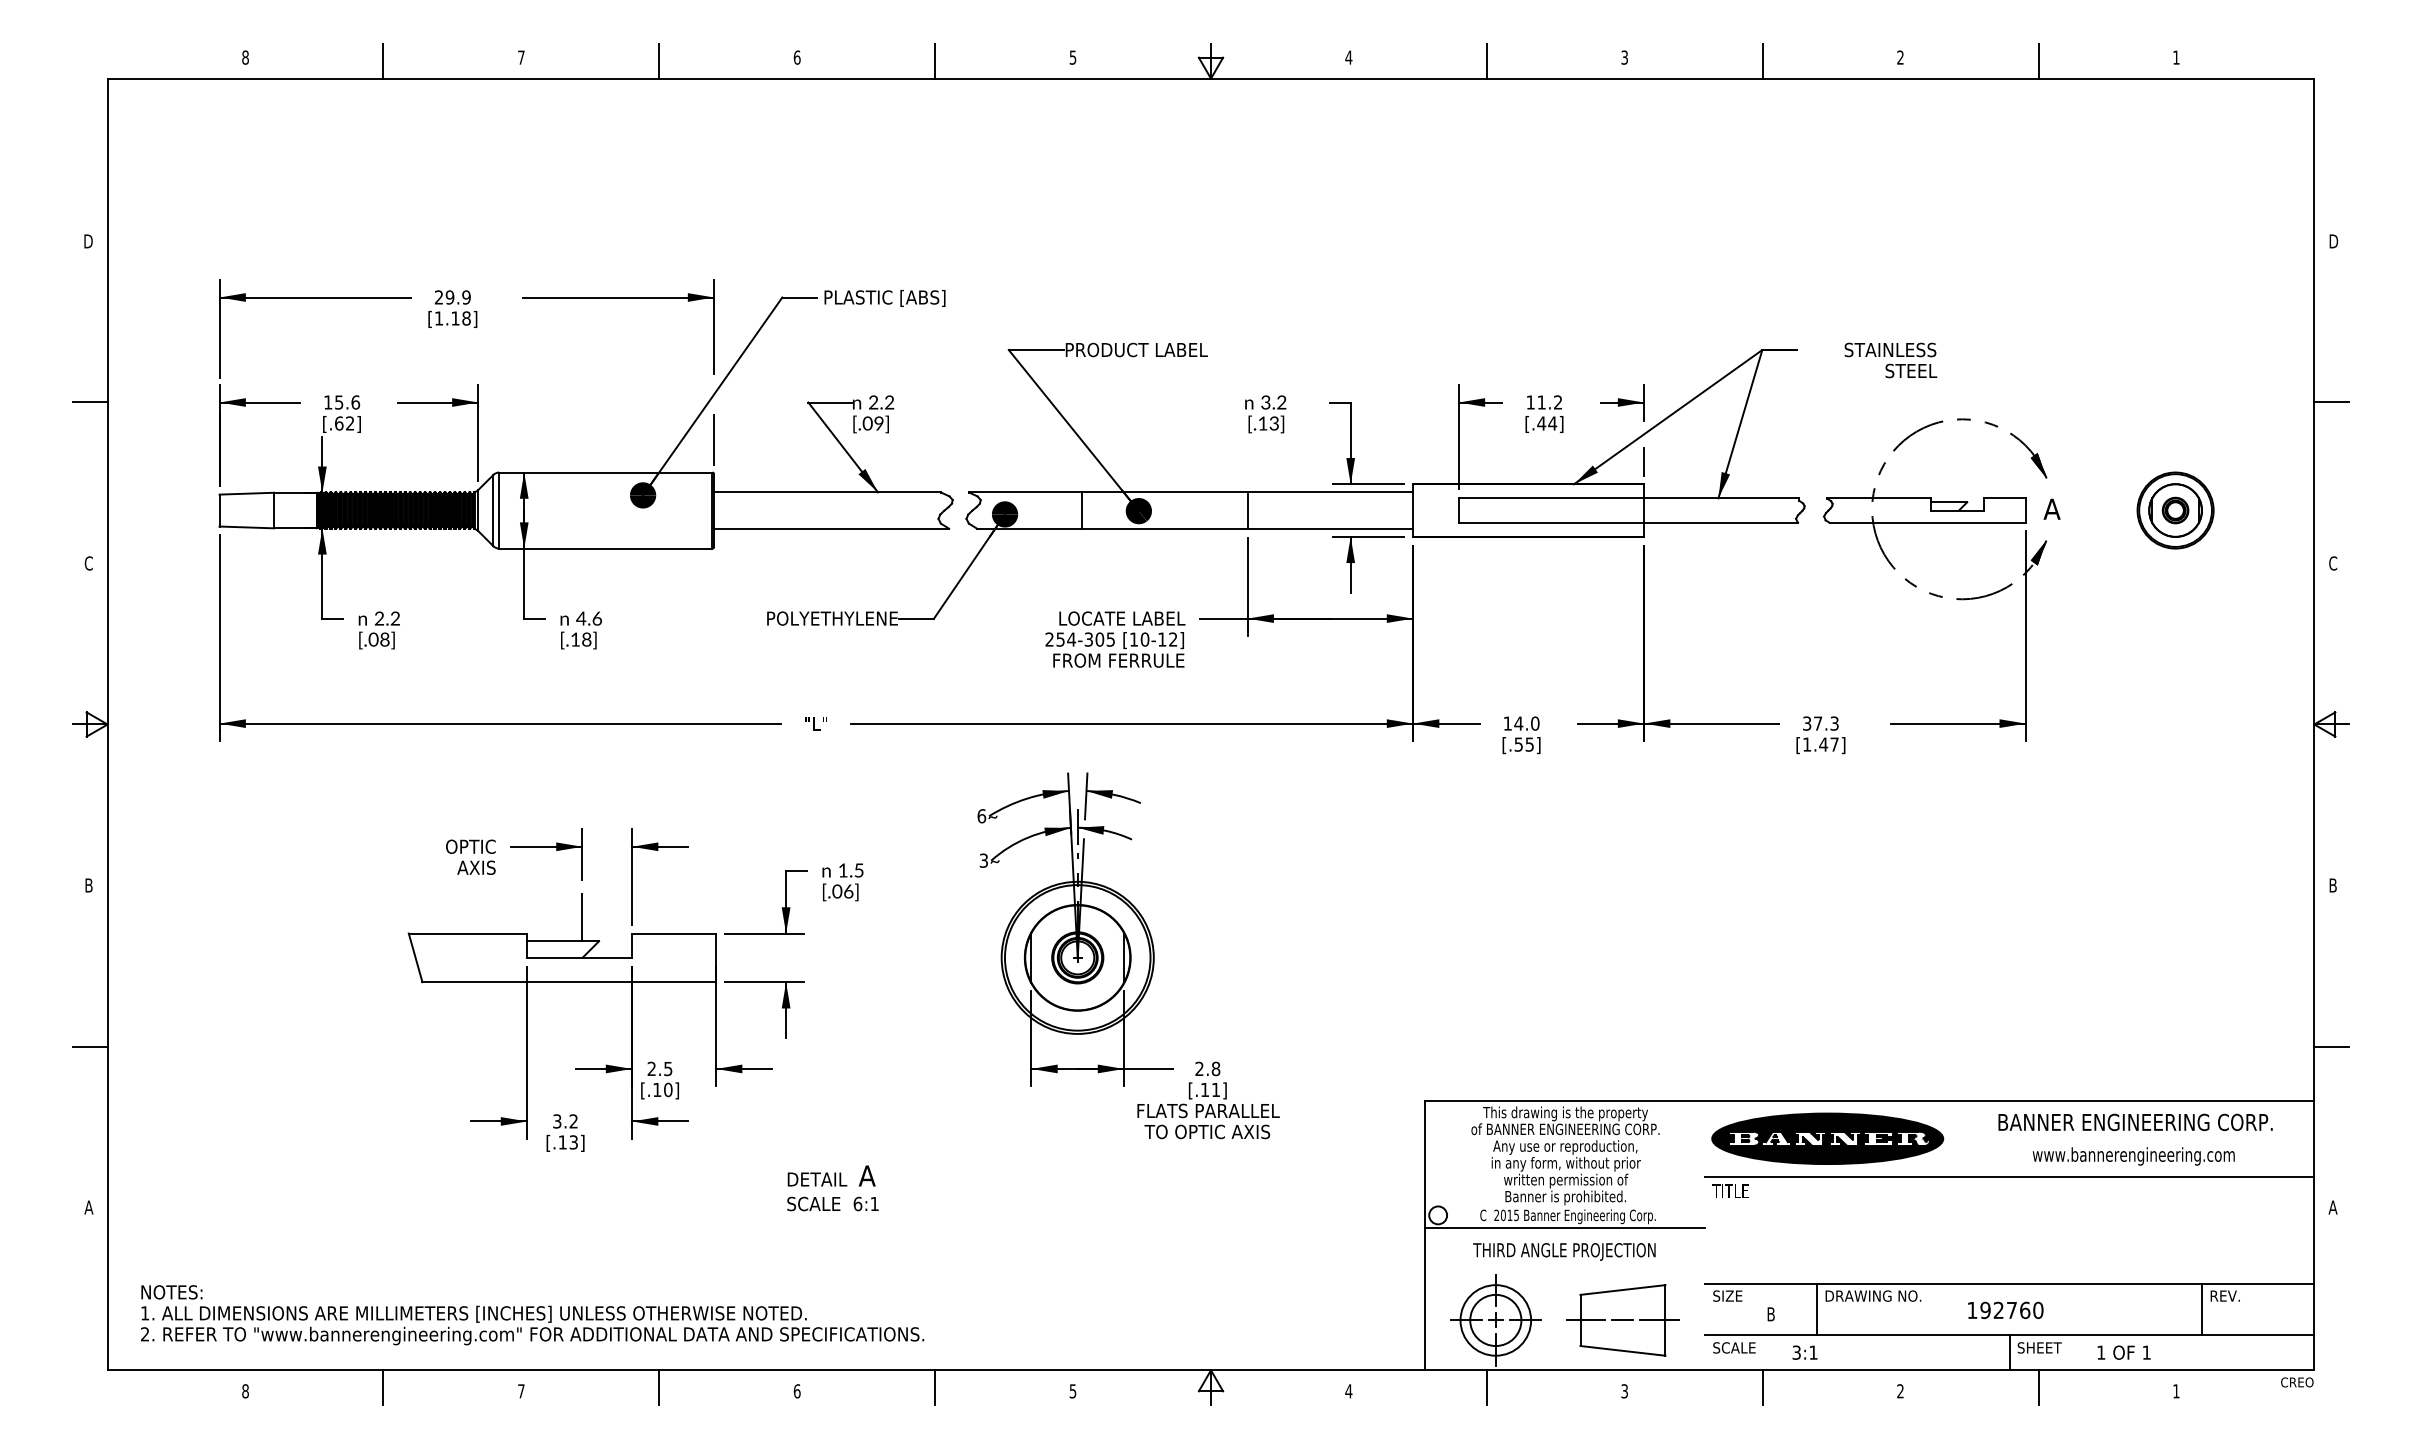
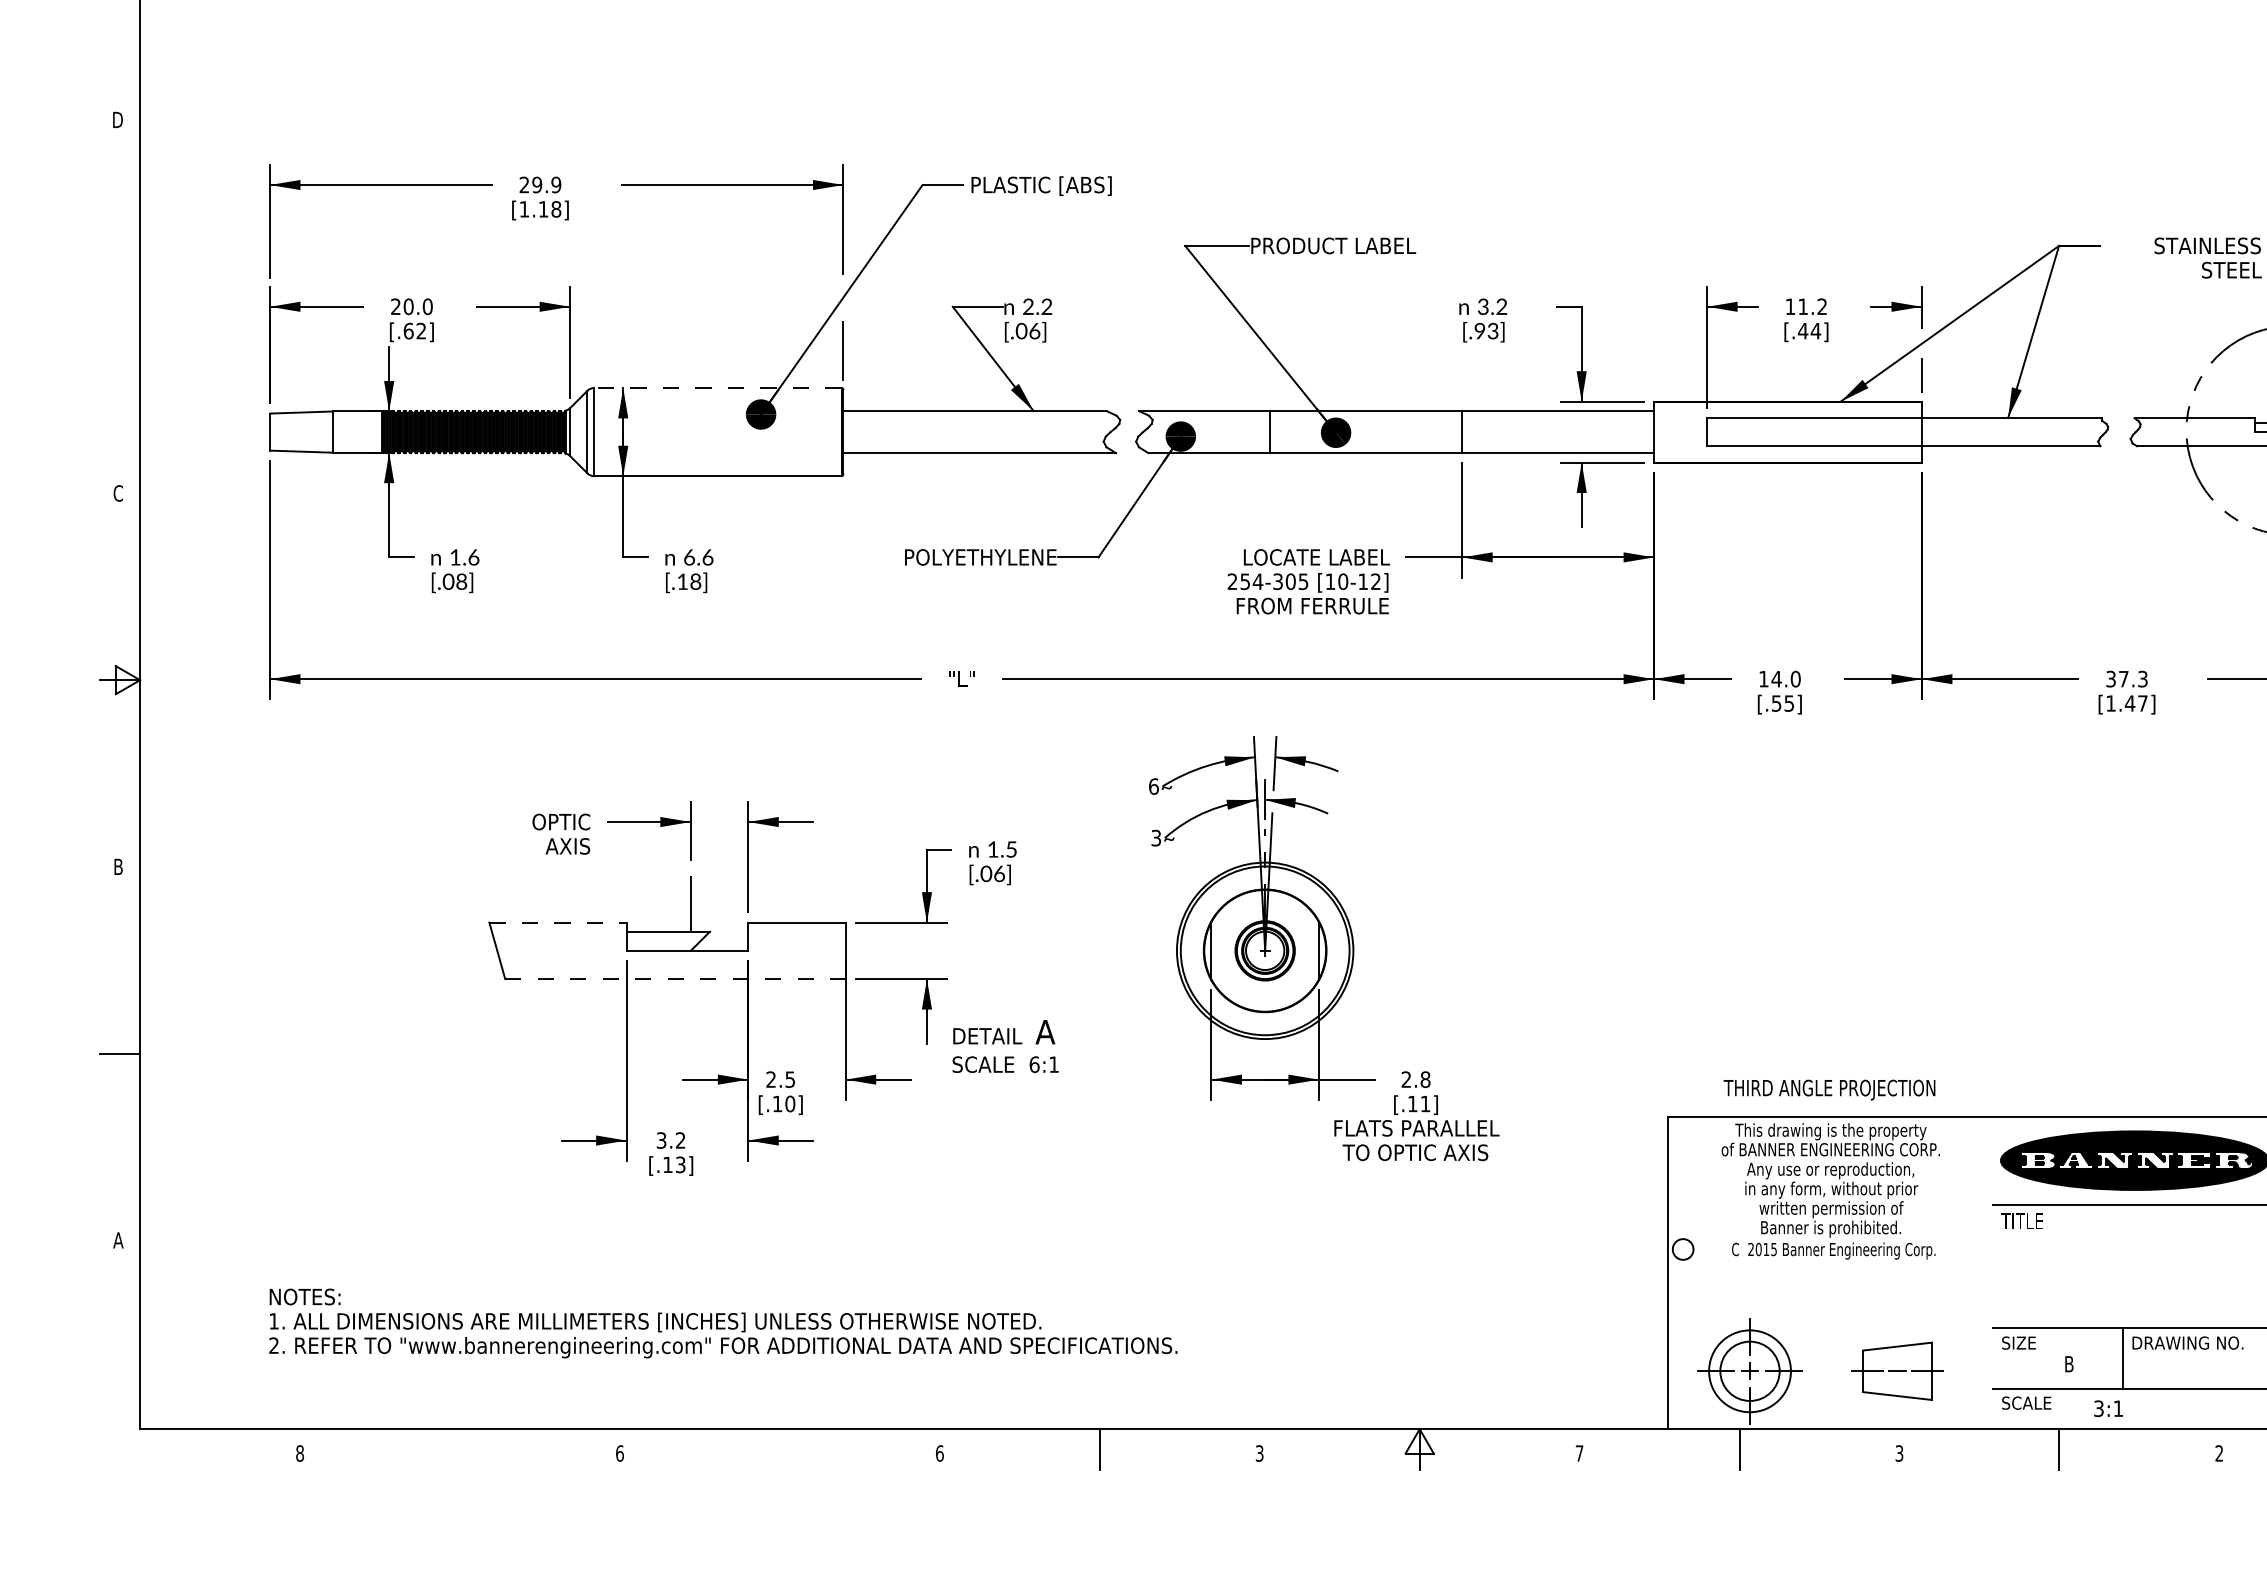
line: (89, 402) -> (119, 306), removed
text: (342, 402) -> (412, 306), 15.6 -> 20.0
text: (878, 423) -> (1034, 331), [.09] -> [.06]
text: (1262, 423) -> (1479, 331), [.13] -> [.93]
line: (605, 472) -> (717, 387), solid -> dashed
text: (387, 618) -> (464, 557), 2.2 -> 1.6
text: (581, 618) -> (689, 557), 4.6 -> 6.6
line: (468, 933) -> (558, 922), solid -> dashed
line: (569, 982) -> (675, 979), solid -> dashed
text: (832, 1188) -> (1005, 1046), moved
line: (1565, 1227) -> (1830, 1263), removed
text: (1564, 1251) -> (1829, 1089), moved
text: (532, 1315) -> (723, 1323), moved
part: (1622, 1320) -> (1896, 1371), size x0.7
line: (383, 1387) -> (460, 1449), removed
line: (659, 1387) -> (780, 1449), removed
text: (1073, 1390) -> (1260, 1452), 5 -> 3
text: (521, 1391) -> (620, 1453), 7 -> 6
text: (1348, 1391) -> (1579, 1453), 4 -> 7

